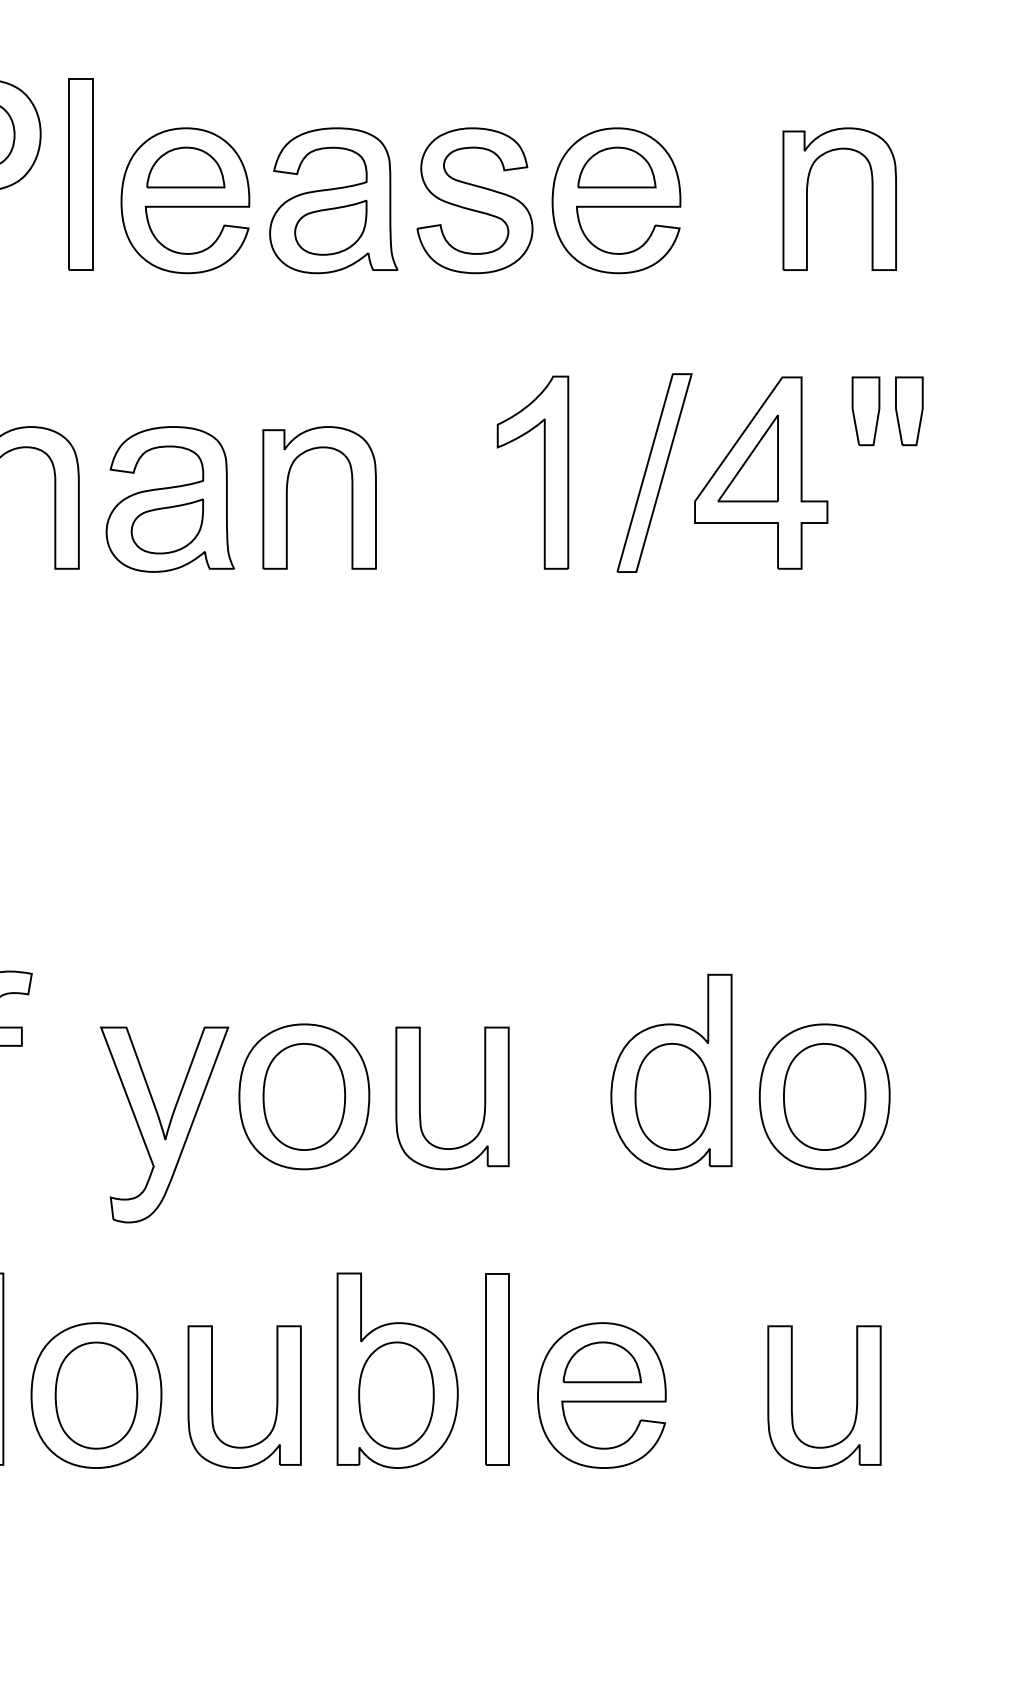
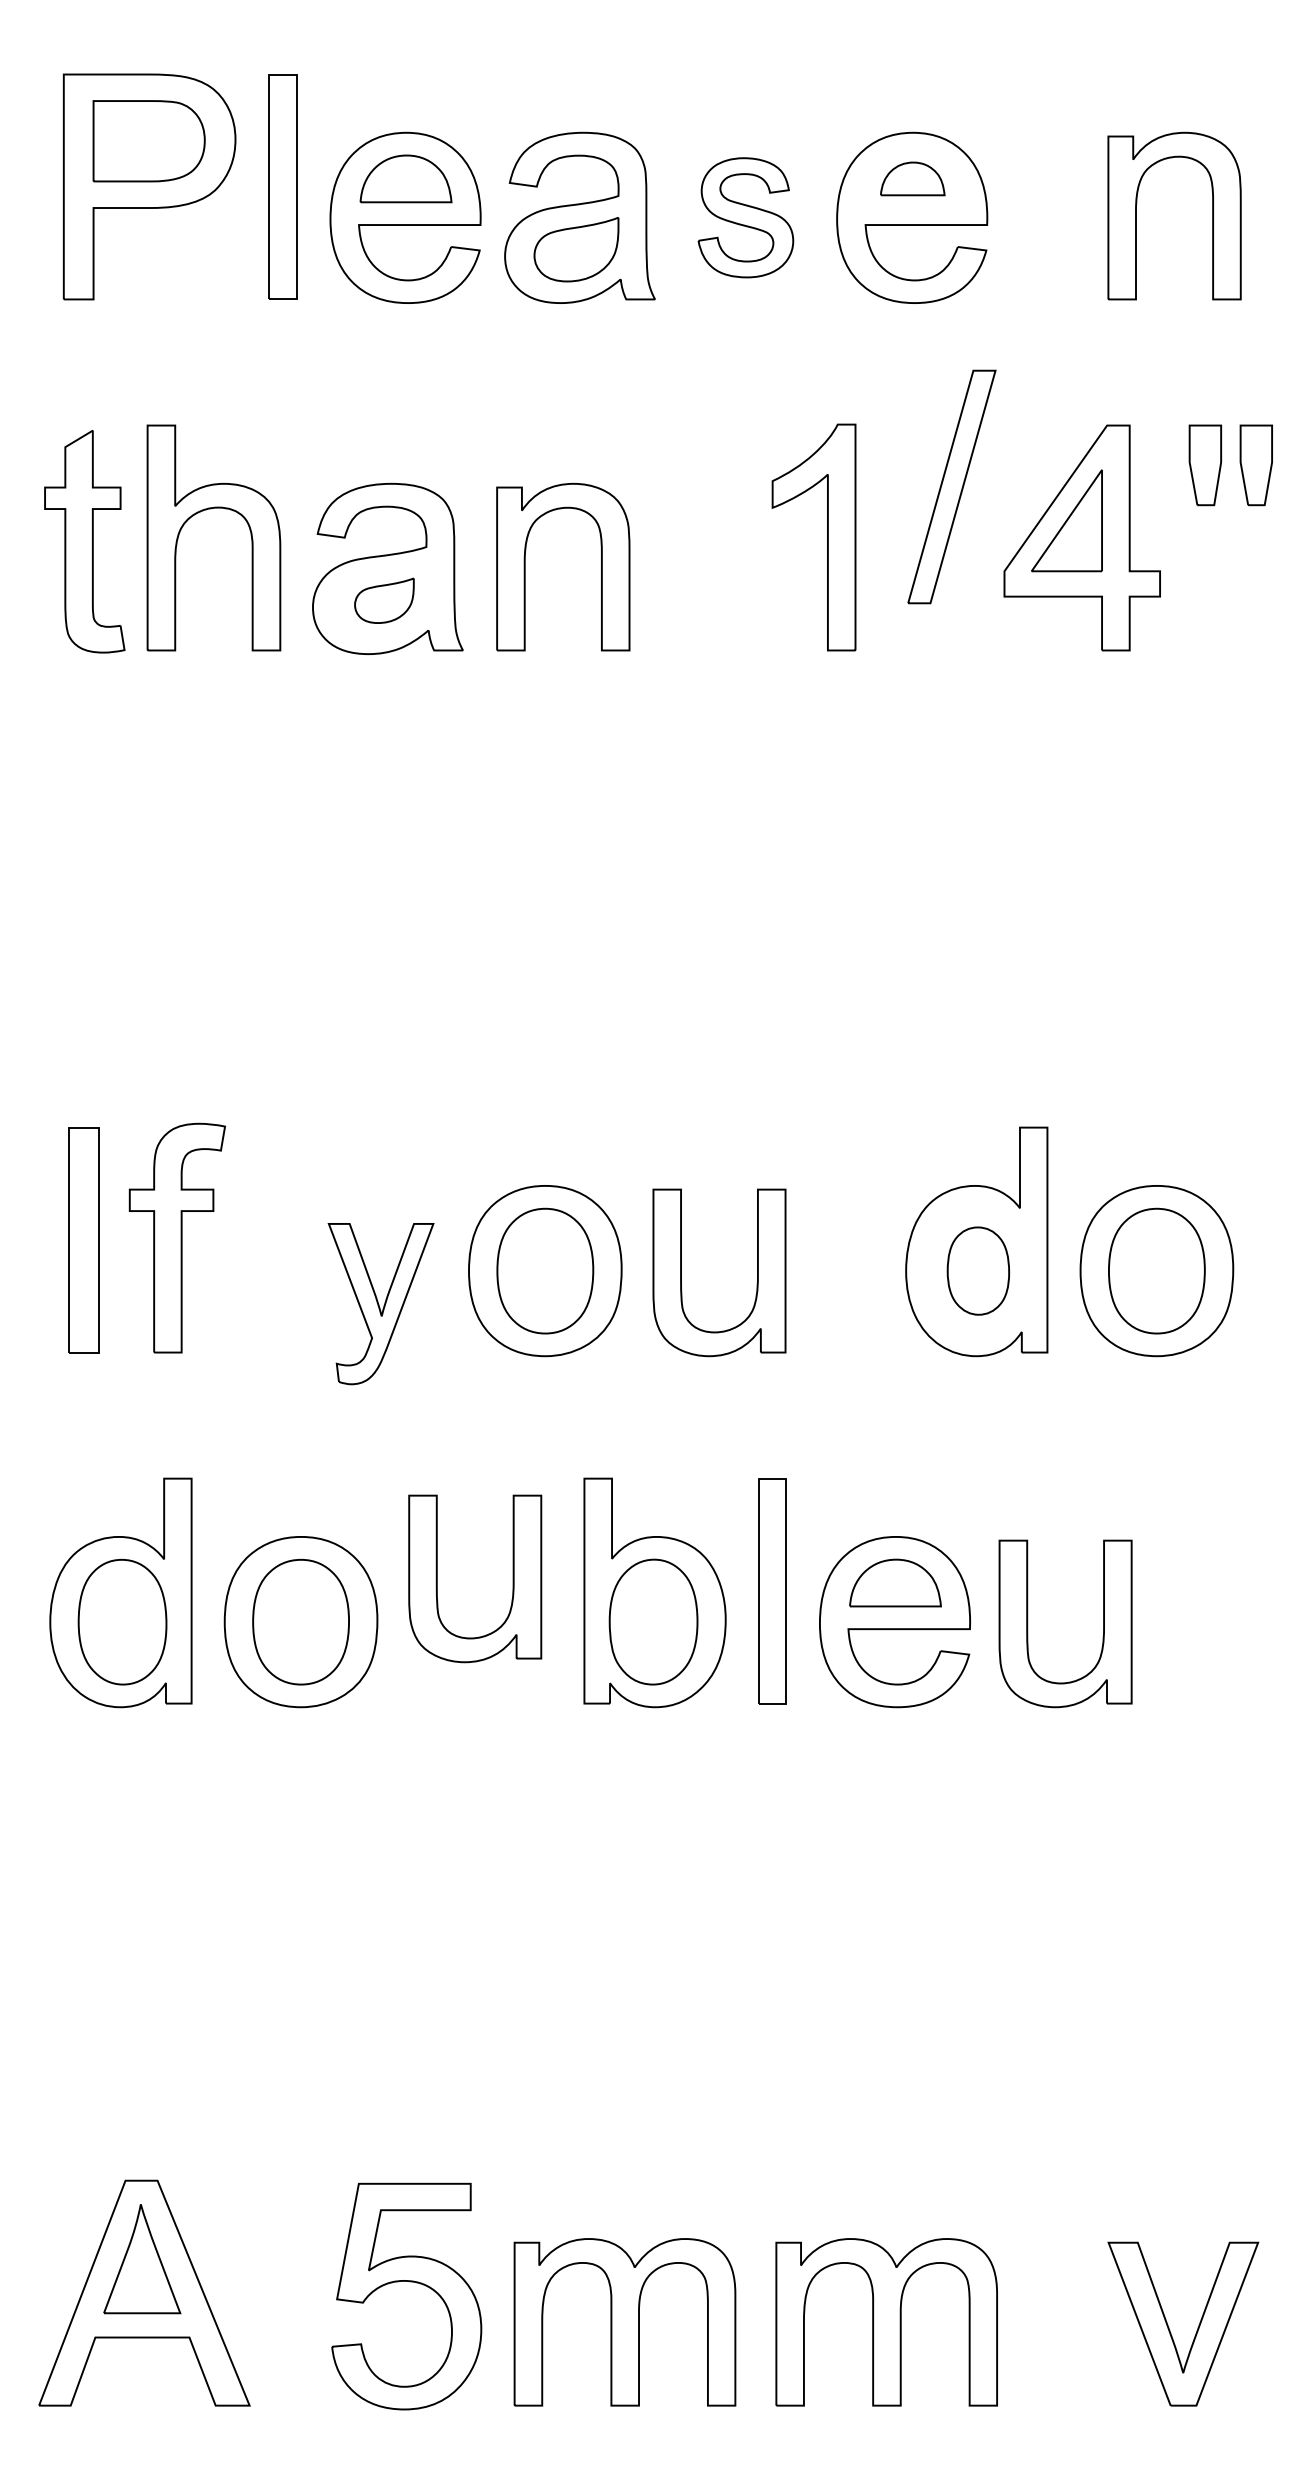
part: (616, 167) -> (912, 178), size x0.7
part: (474, 200) -> (745, 217), size x0.7
part: (654, 472) -> (951, 486), moved
part: (167, 526) -> (384, 600), size x0.7
part: (672, 1096) -> (978, 1270), size x0.7
part: (164, 1124) -> (380, 1303), size x0.7
part: (276, 1396) -> (512, 1578), moved
part: (792, 1396) -> (1028, 1623), moved

